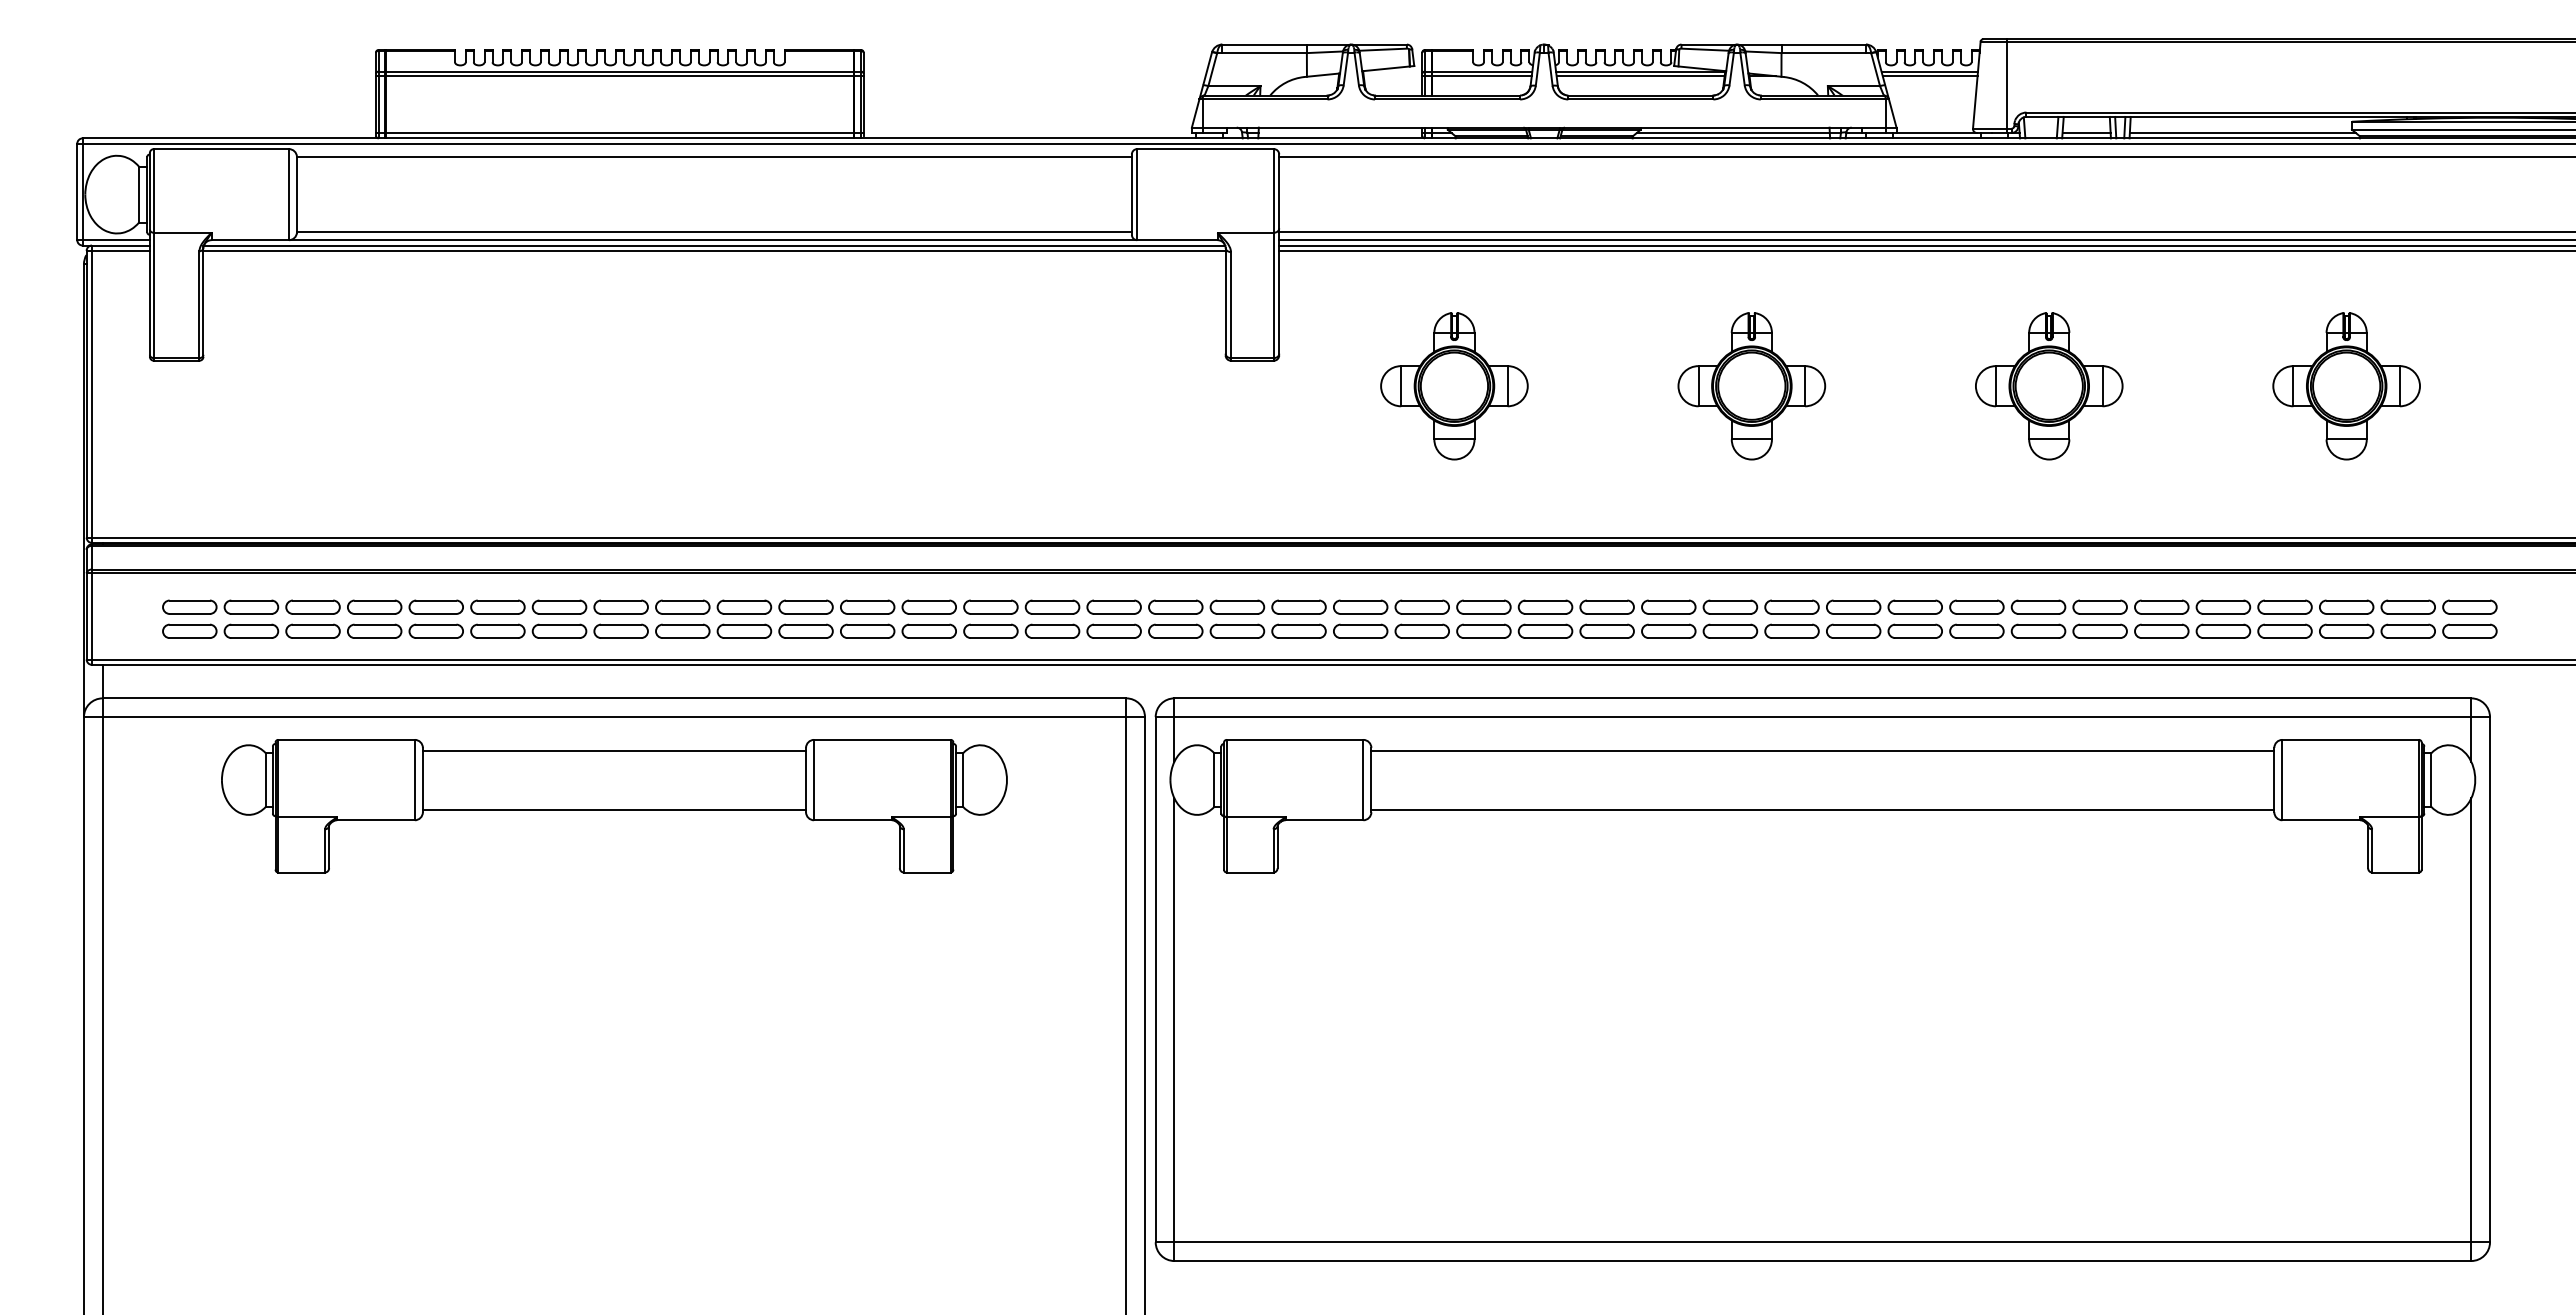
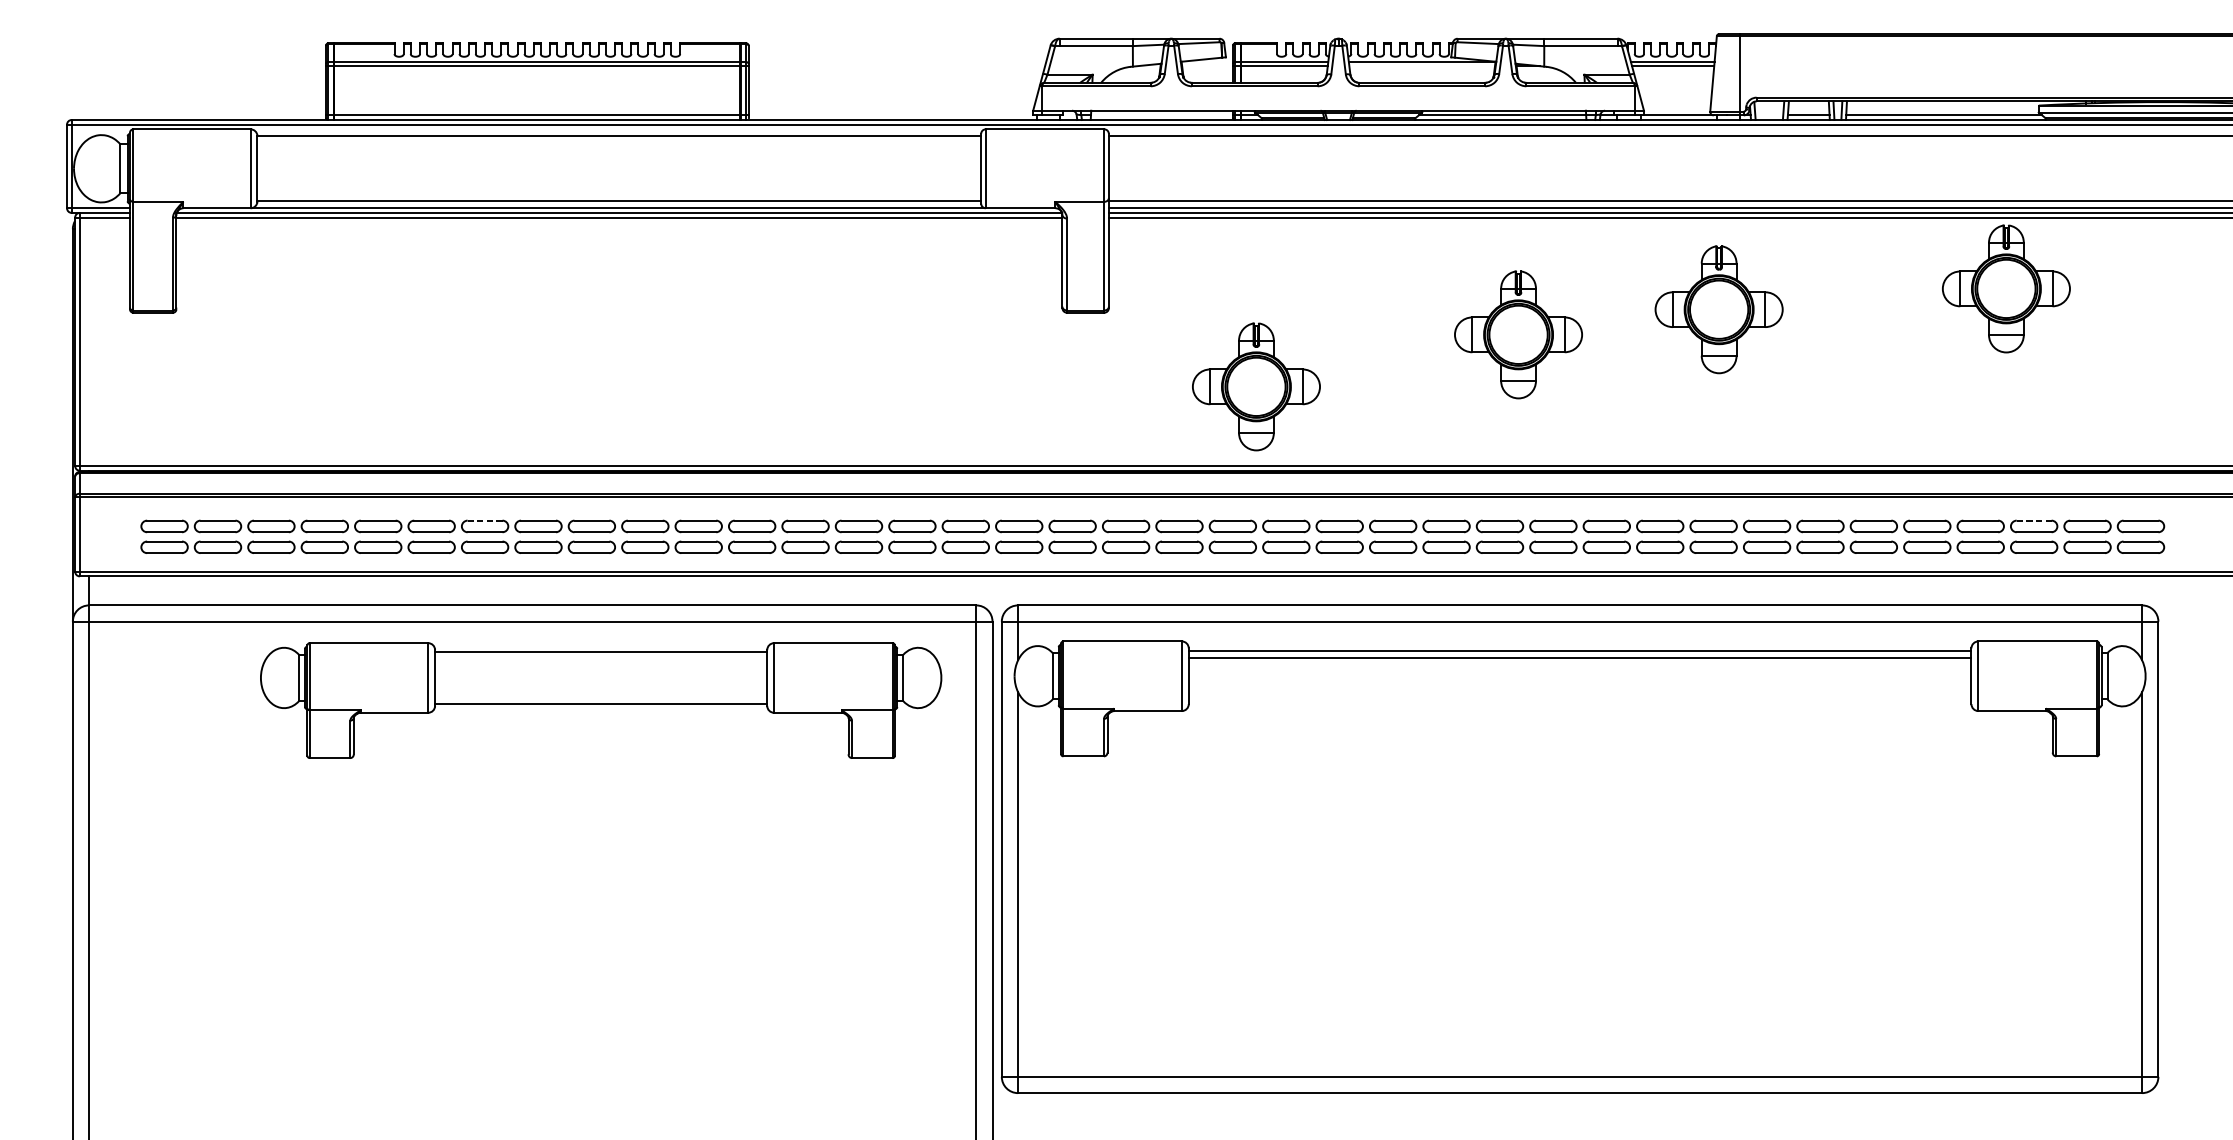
line: (1640, 76) -> (1422, 66), removed
part: (1454, 386) -> (1256, 387), moved
part: (2049, 386) -> (1719, 309), moved
part: (2346, 386) -> (2006, 289), moved
line: (559, 600) -> (485, 520), solid -> dashed
line: (2346, 600) -> (2034, 520), solid -> dashed
part: (614, 806) -> (601, 700), moved
line: (1822, 809) -> (1579, 658), moved

